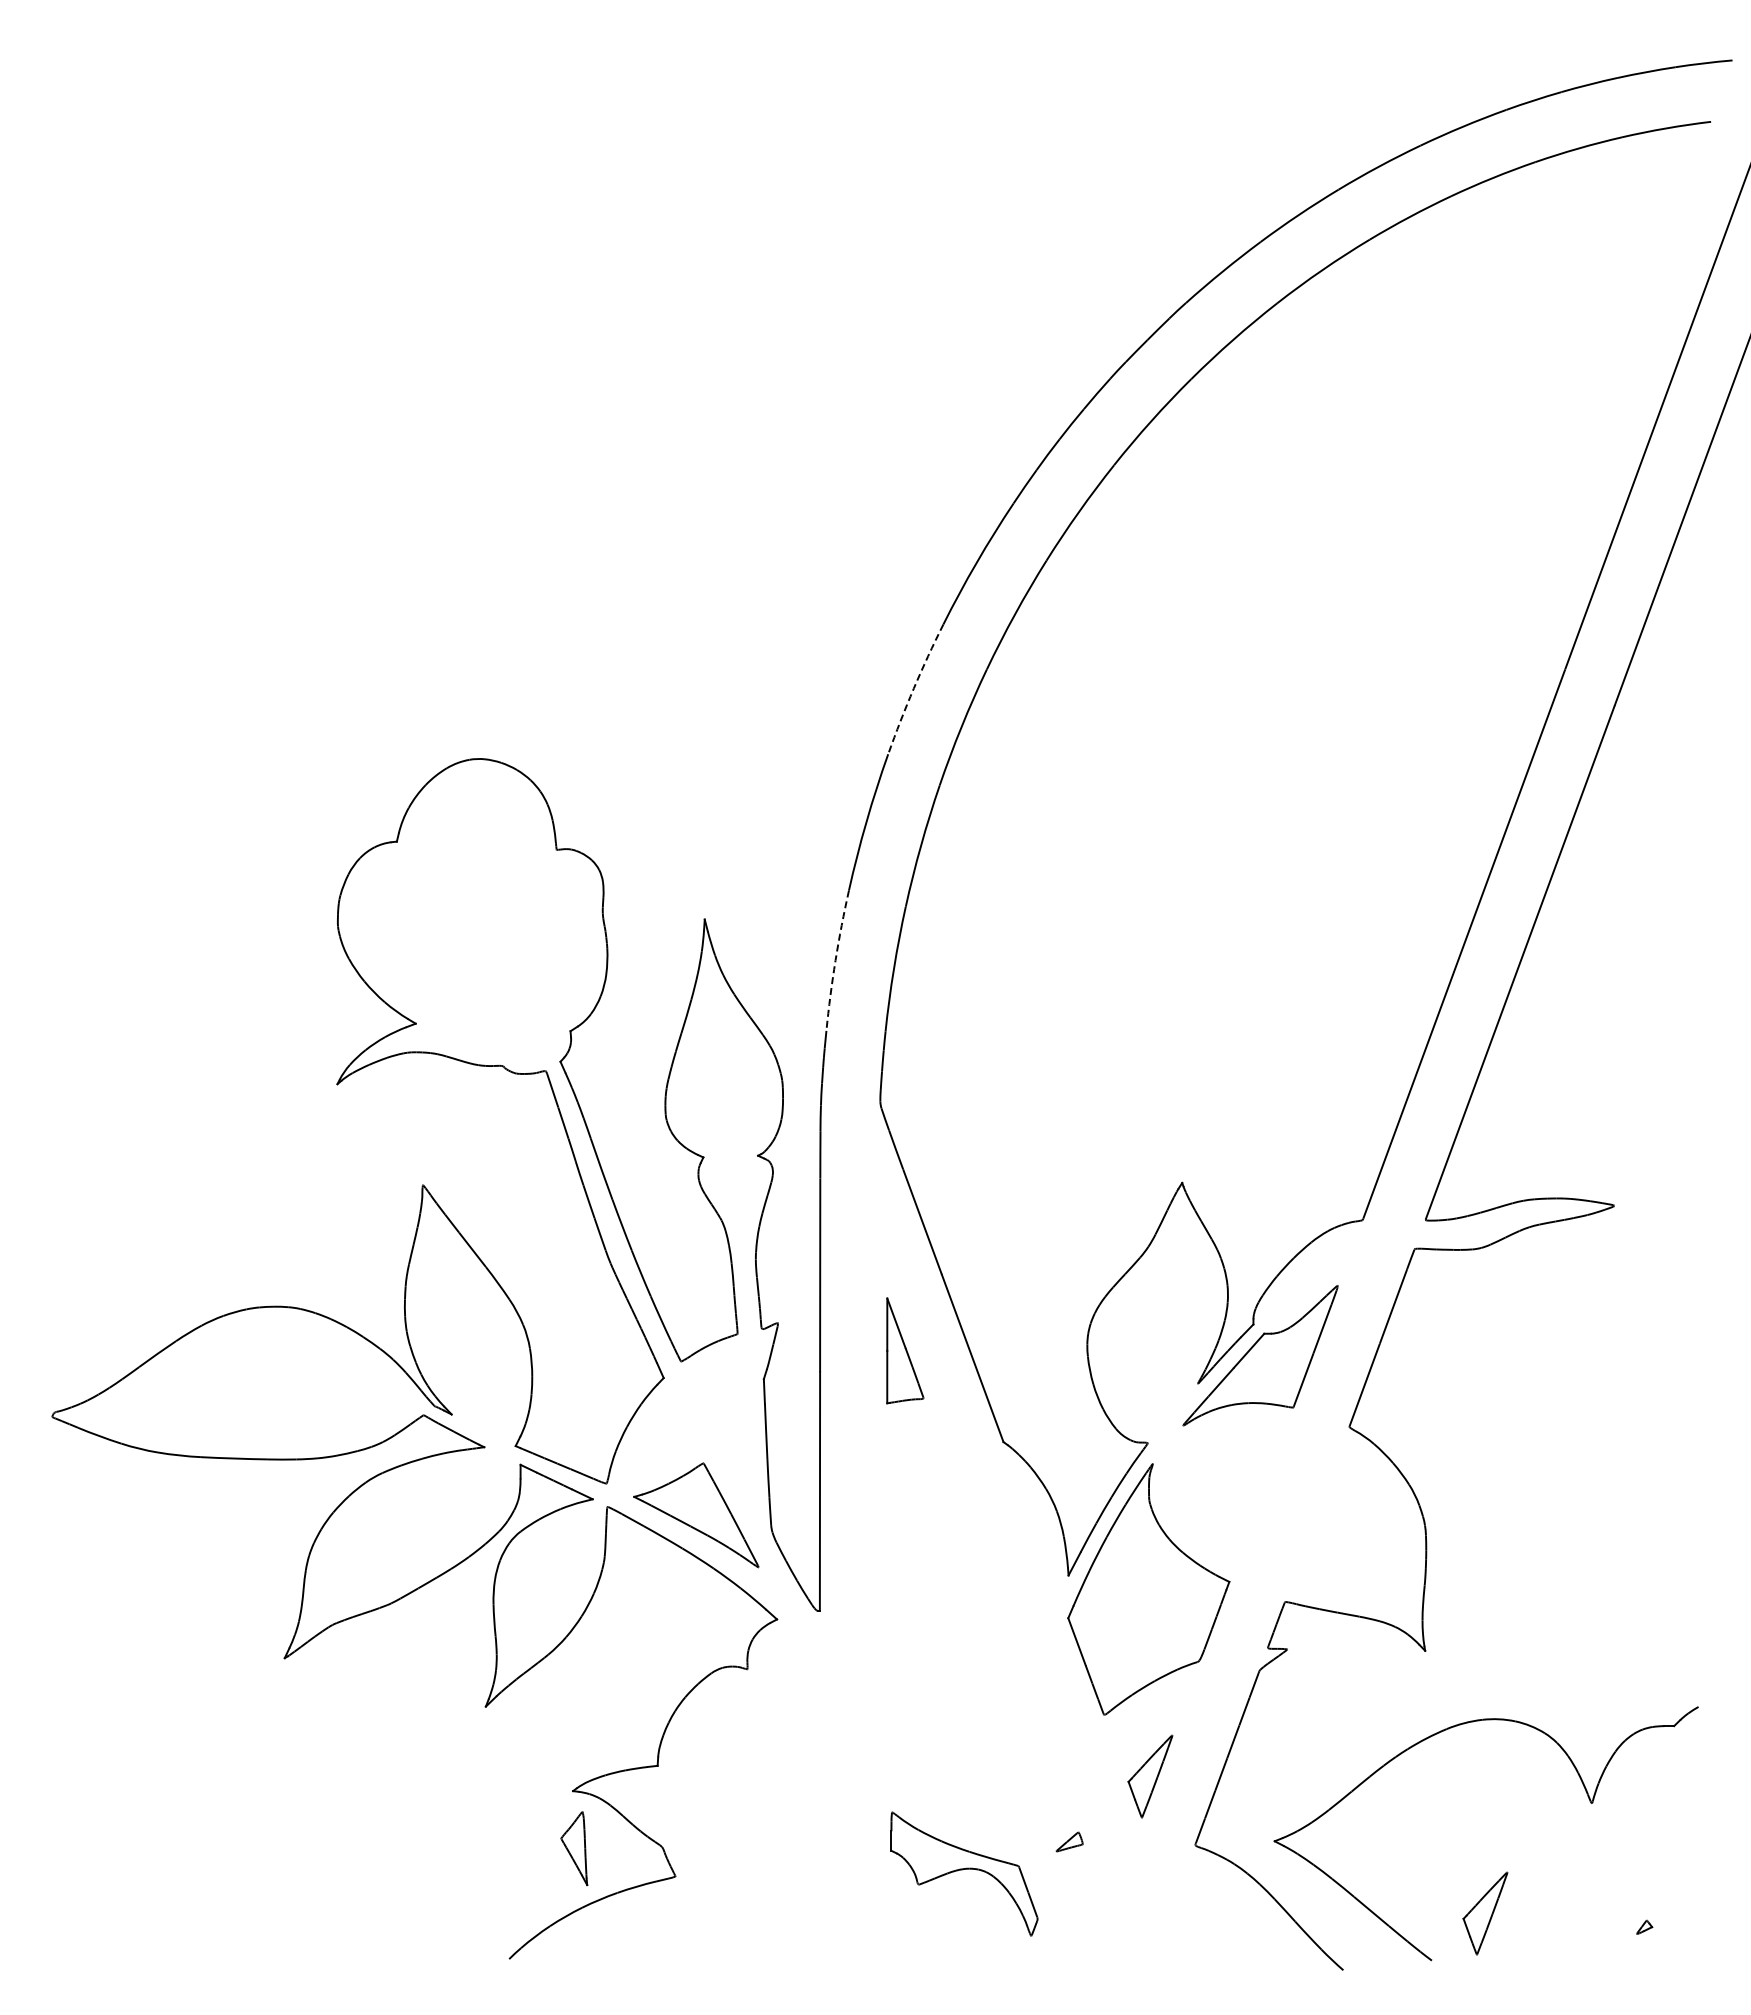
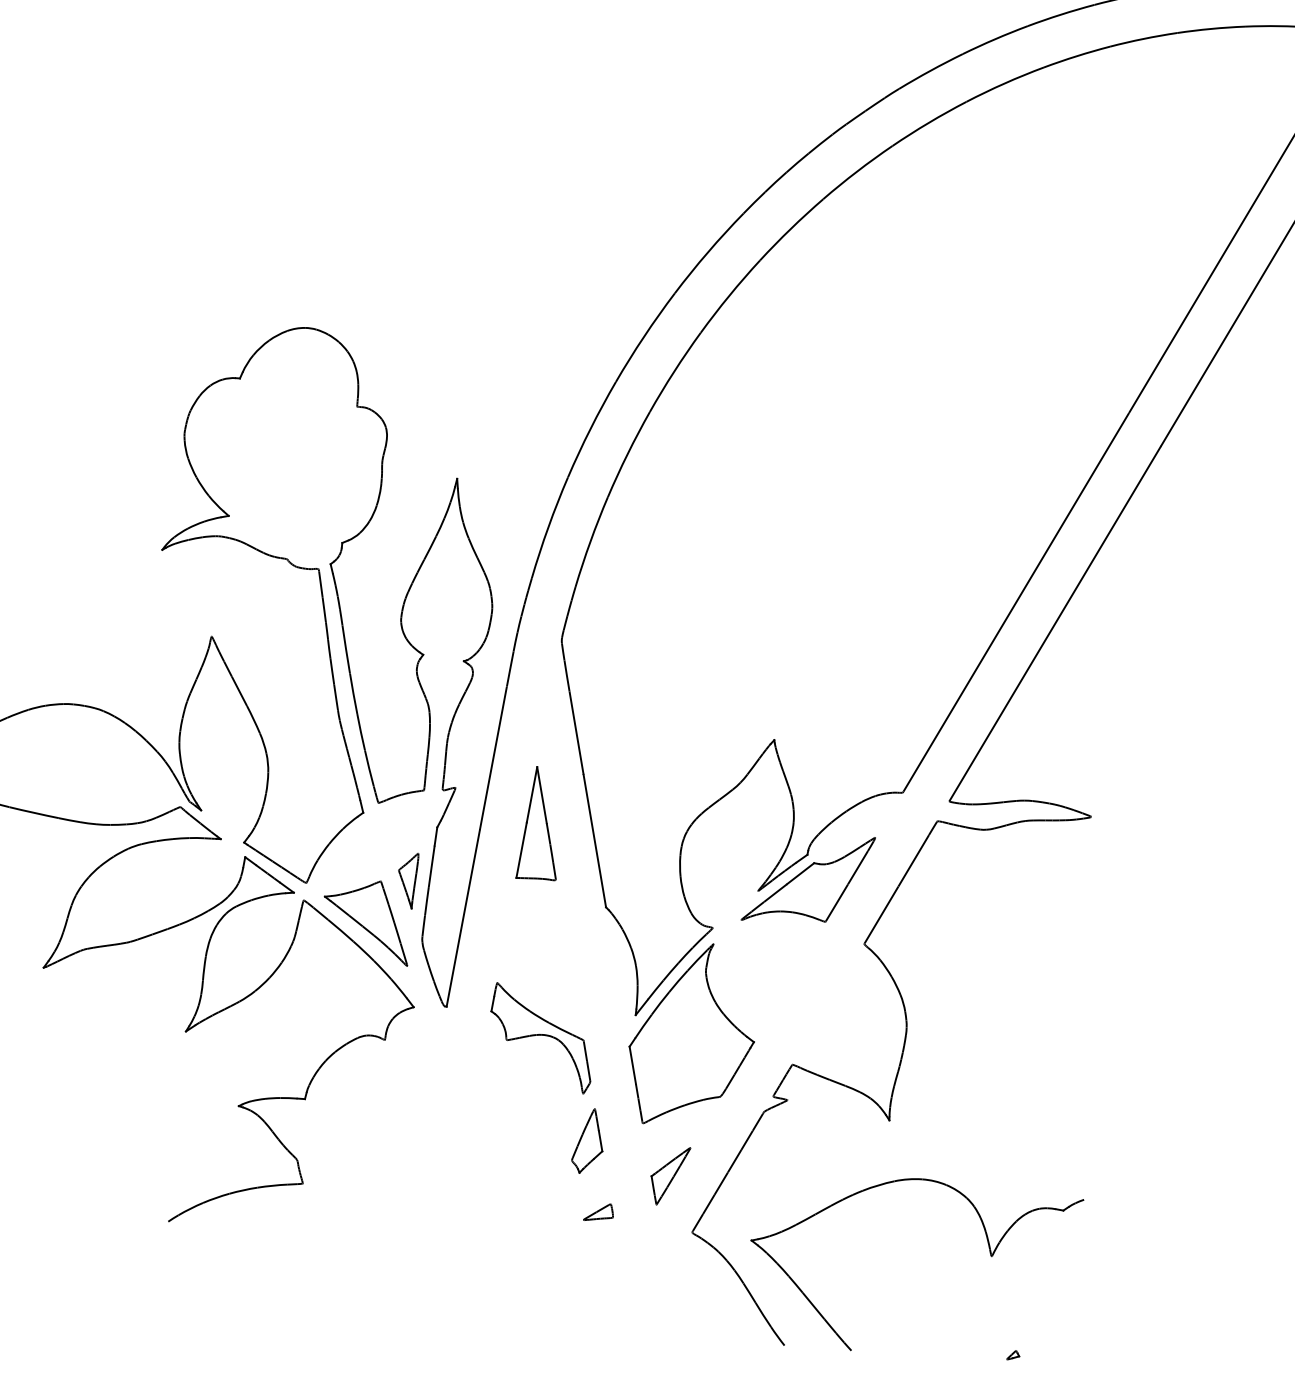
arc: (913, 688) -> (643, 336), dashed -> solid
arc: (835, 960) -> (548, 527), dashed -> solid
part: (905, 1350) -> (546, 825), size x1.43
part: (1039, 1751) -> (589, 1141), added
part: (1069, 1841) -> (599, 1212), size x1.43
part: (574, 1848) -> (407, 879), moved
part: (964, 1873) -> (542, 1038), moved
part: (1485, 1913) -> (897, 1323), removed

